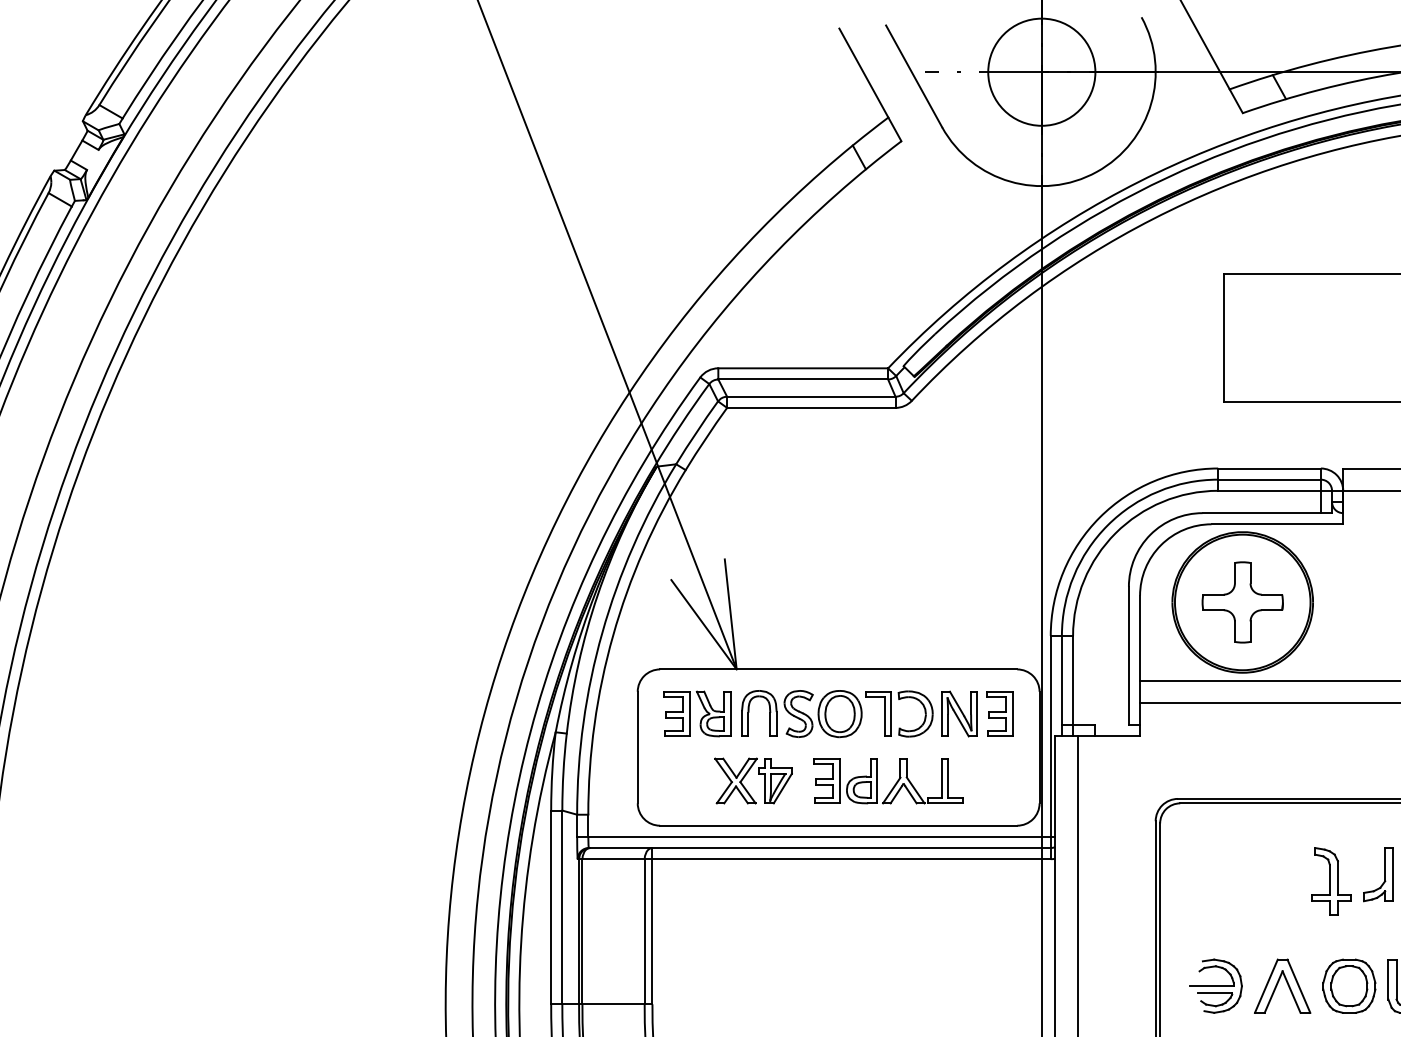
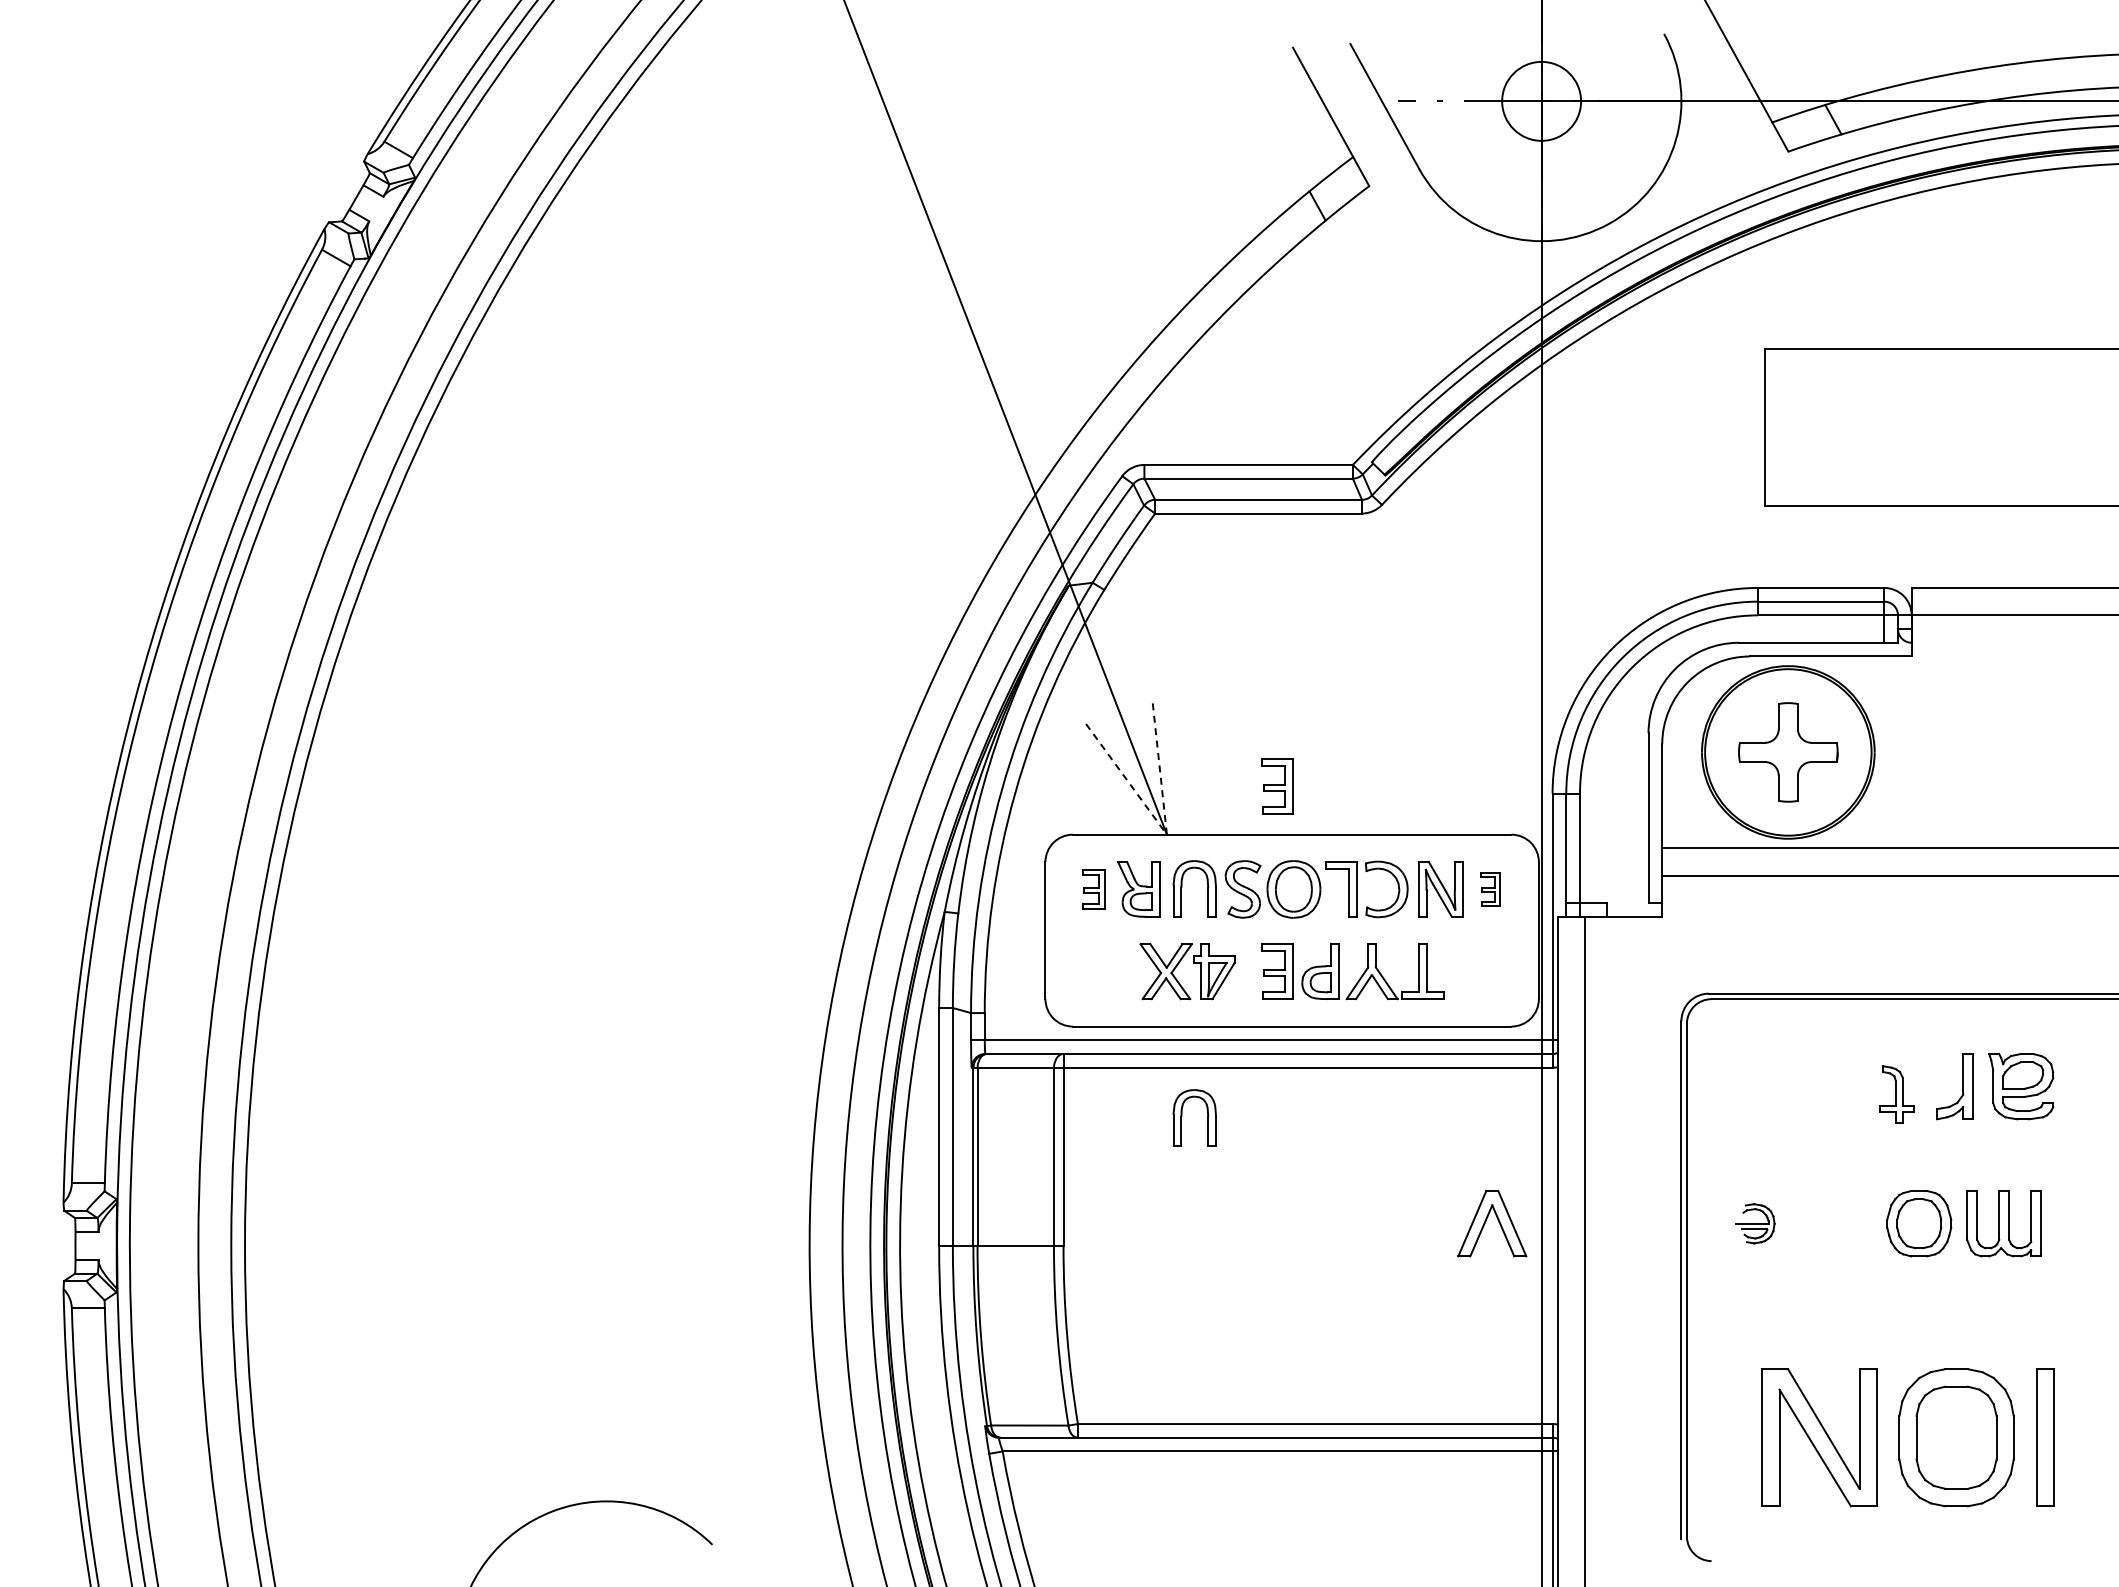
circle: (1041, 72) -> (1541, 101), size x0.6
part: (826, 630) -> (1277, 786), added
line: (736, 669) -> (1166, 834), solid -> dashed
part: (676, 714) -> (1093, 889), size x0.7
part: (1000, 714) -> (1490, 889), size x0.6
part: (1330, 881) -> (1896, 1094), size x0.7
part: (749, 898) -> (1182, 1116), added
part: (1216, 986) -> (1755, 1223), size x0.6
part: (1282, 986) -> (1492, 1223), moved

